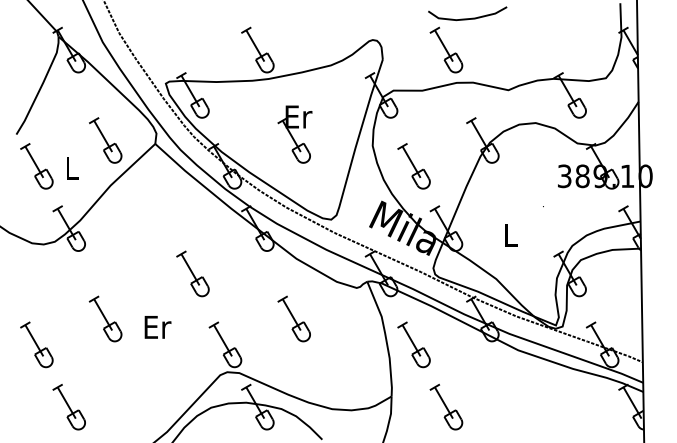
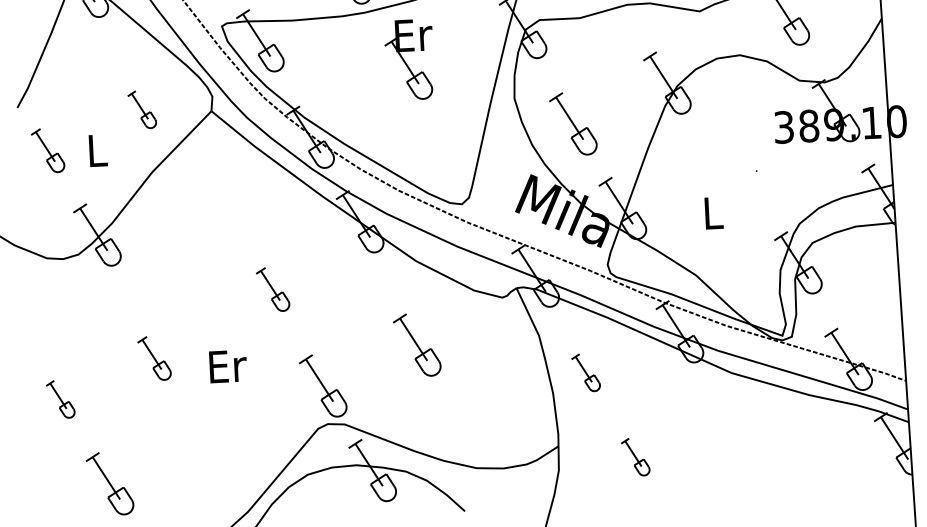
part: (294, 134) -> (408, 60), moved
part: (105, 140) -> (141, 109), size x0.6
part: (36, 166) -> (47, 150), size x0.7
part: (192, 273) -> (272, 289), size x0.7
part: (105, 318) -> (154, 357), size x0.7
part: (36, 344) -> (60, 398), size x0.6
part: (413, 344) -> (585, 372), size x0.6
part: (446, 406) -> (635, 456), size x0.6

